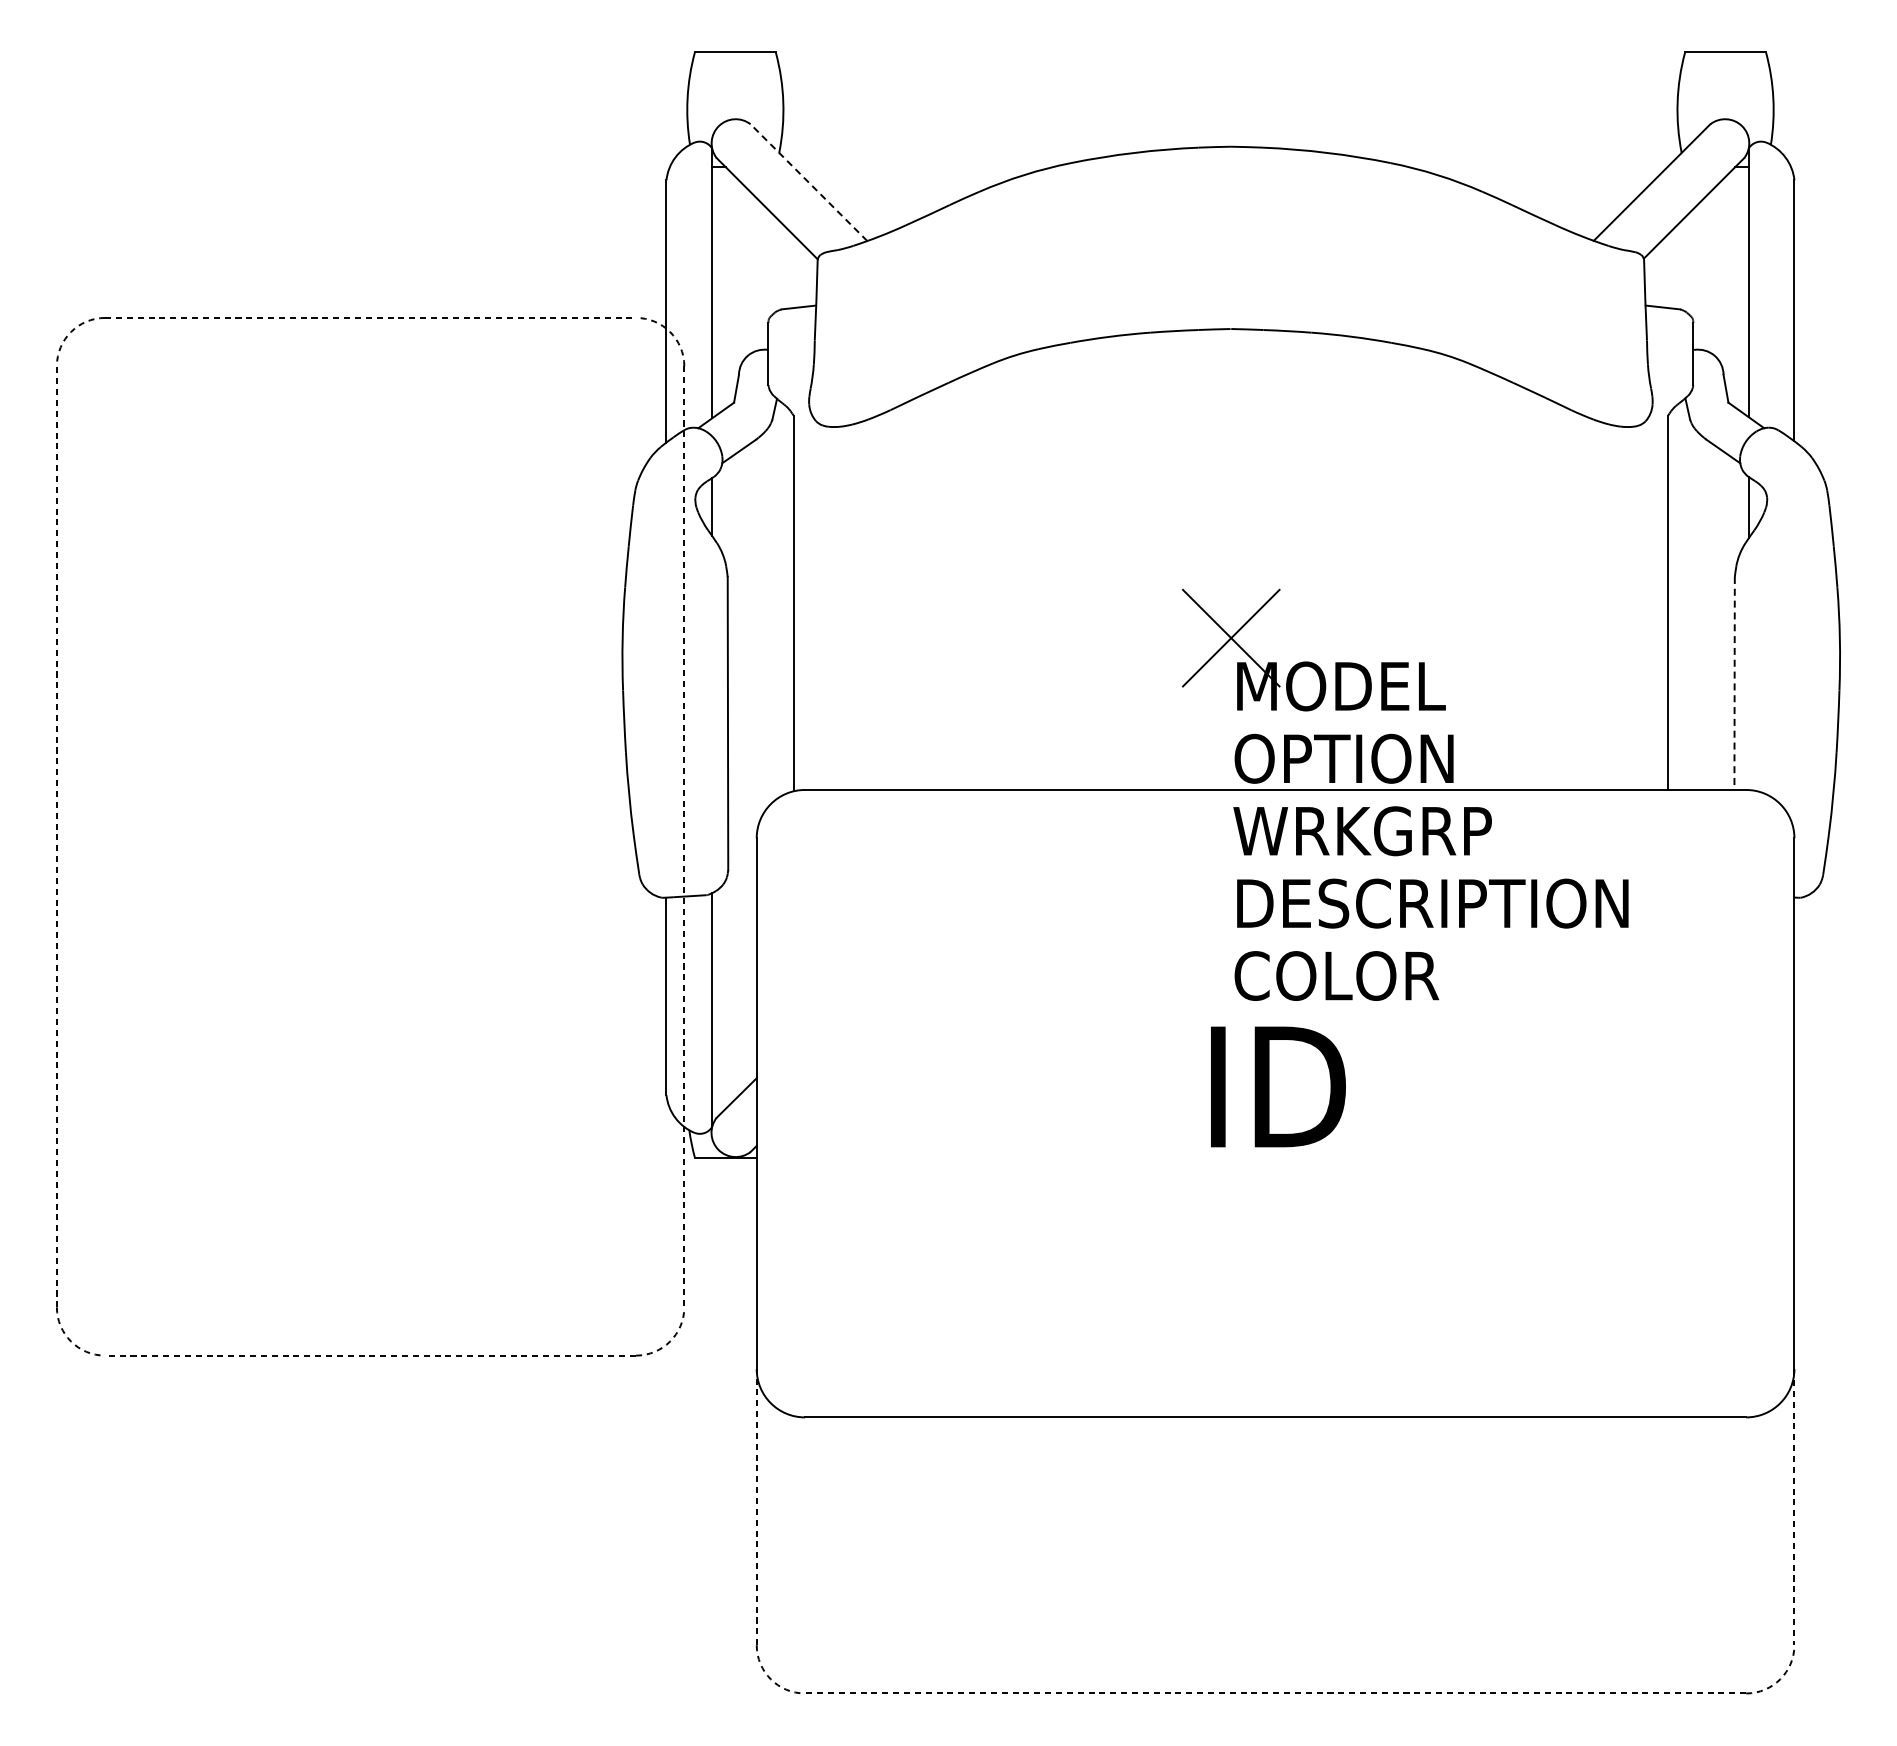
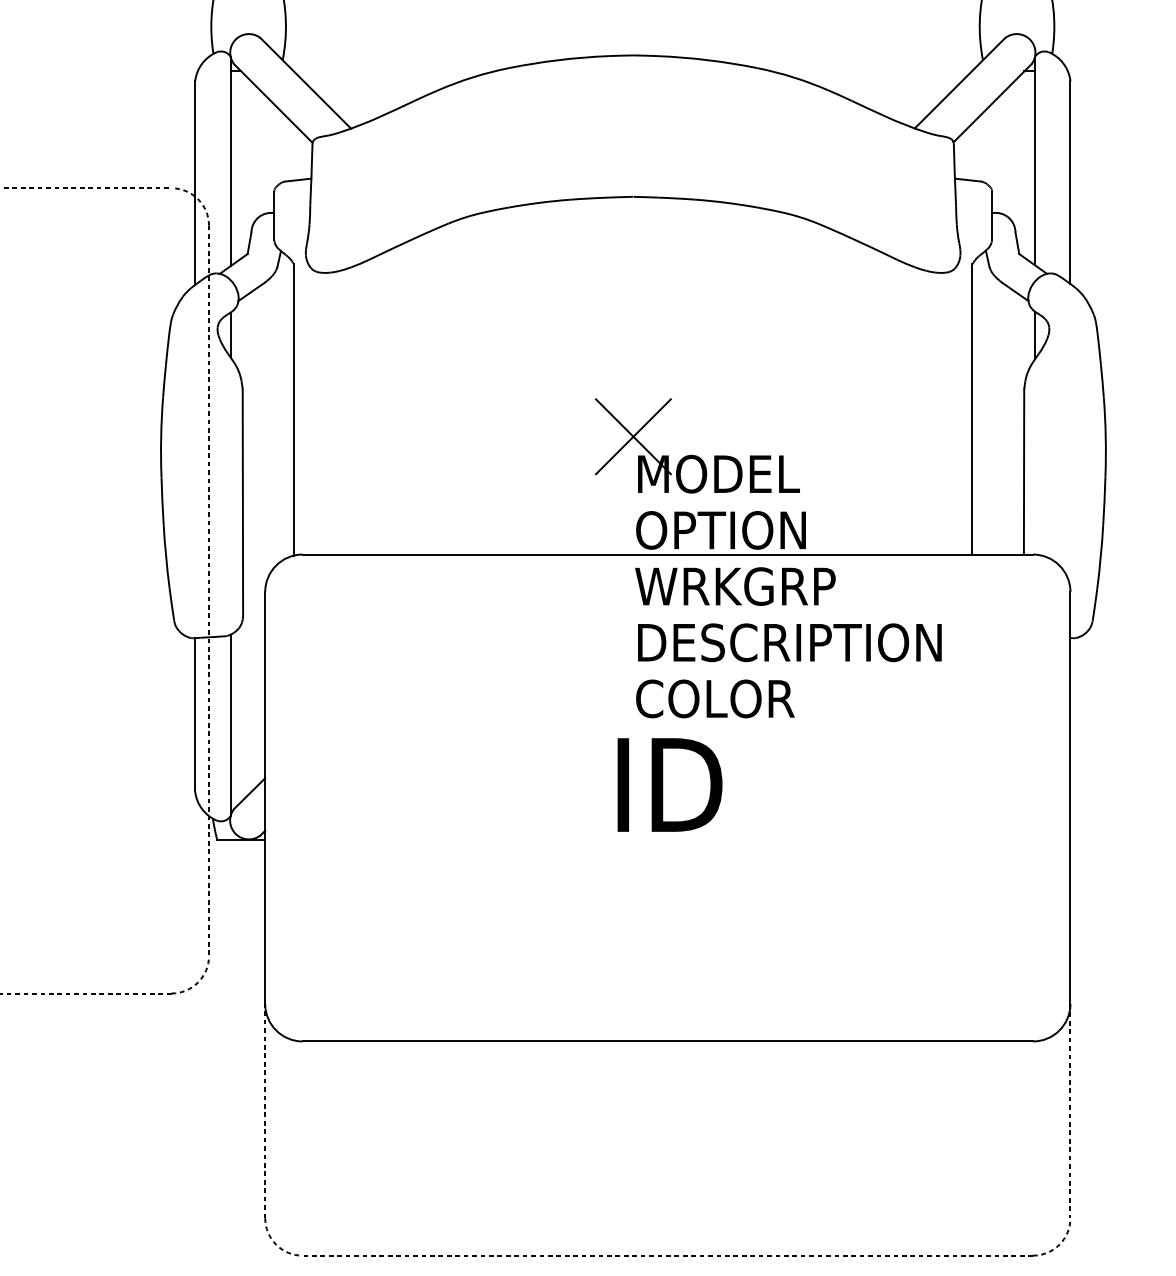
line: (808, 182) -> (305, 83), dashed -> solid
line: (1734, 683) -> (1023, 471), dashed -> solid

